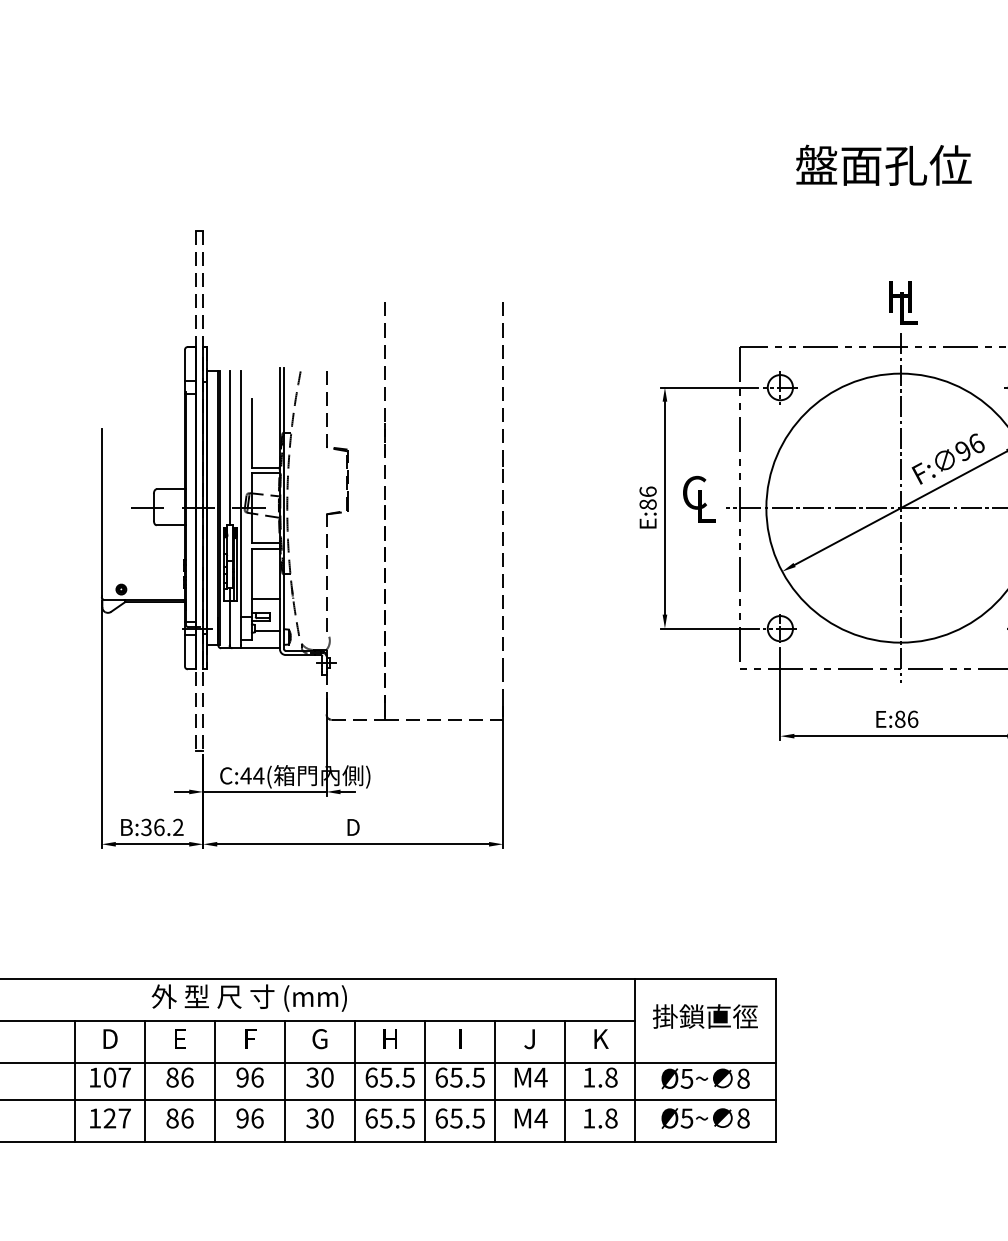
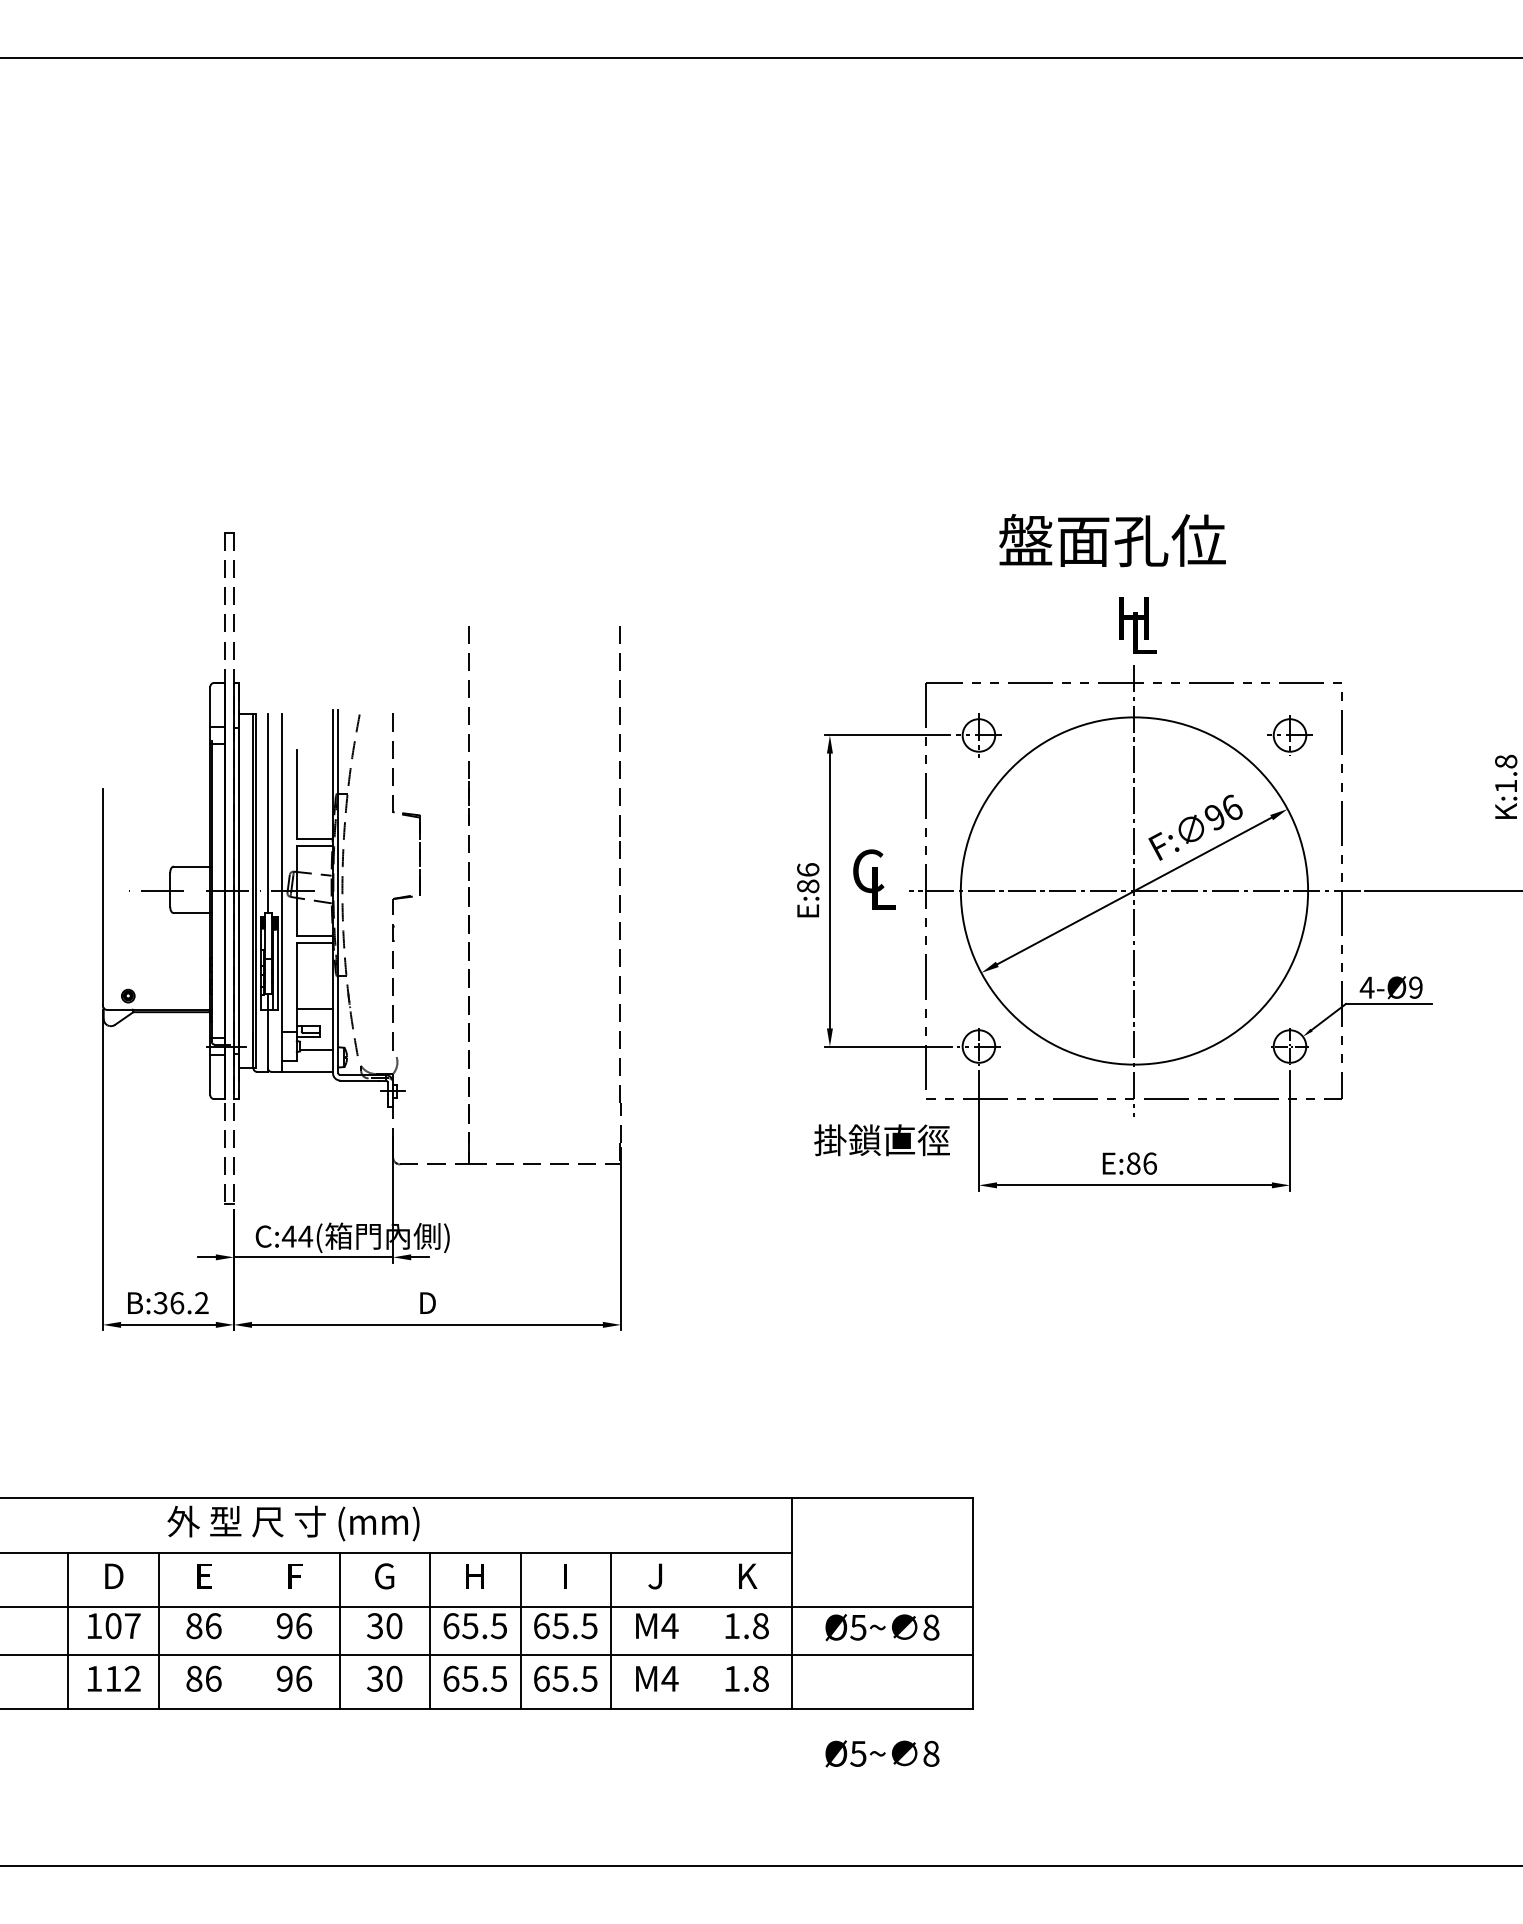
text: (883, 165) -> (1112, 540), moved
text: (704, 1016) -> (881, 1140), moved
line: (215, 1081) -> (249, 1630), removed
line: (565, 1081) -> (701, 1630), removed
text: (116, 1118) -> (122, 1678), 127 -> 112
text: (705, 1118) -> (882, 1753), moved

